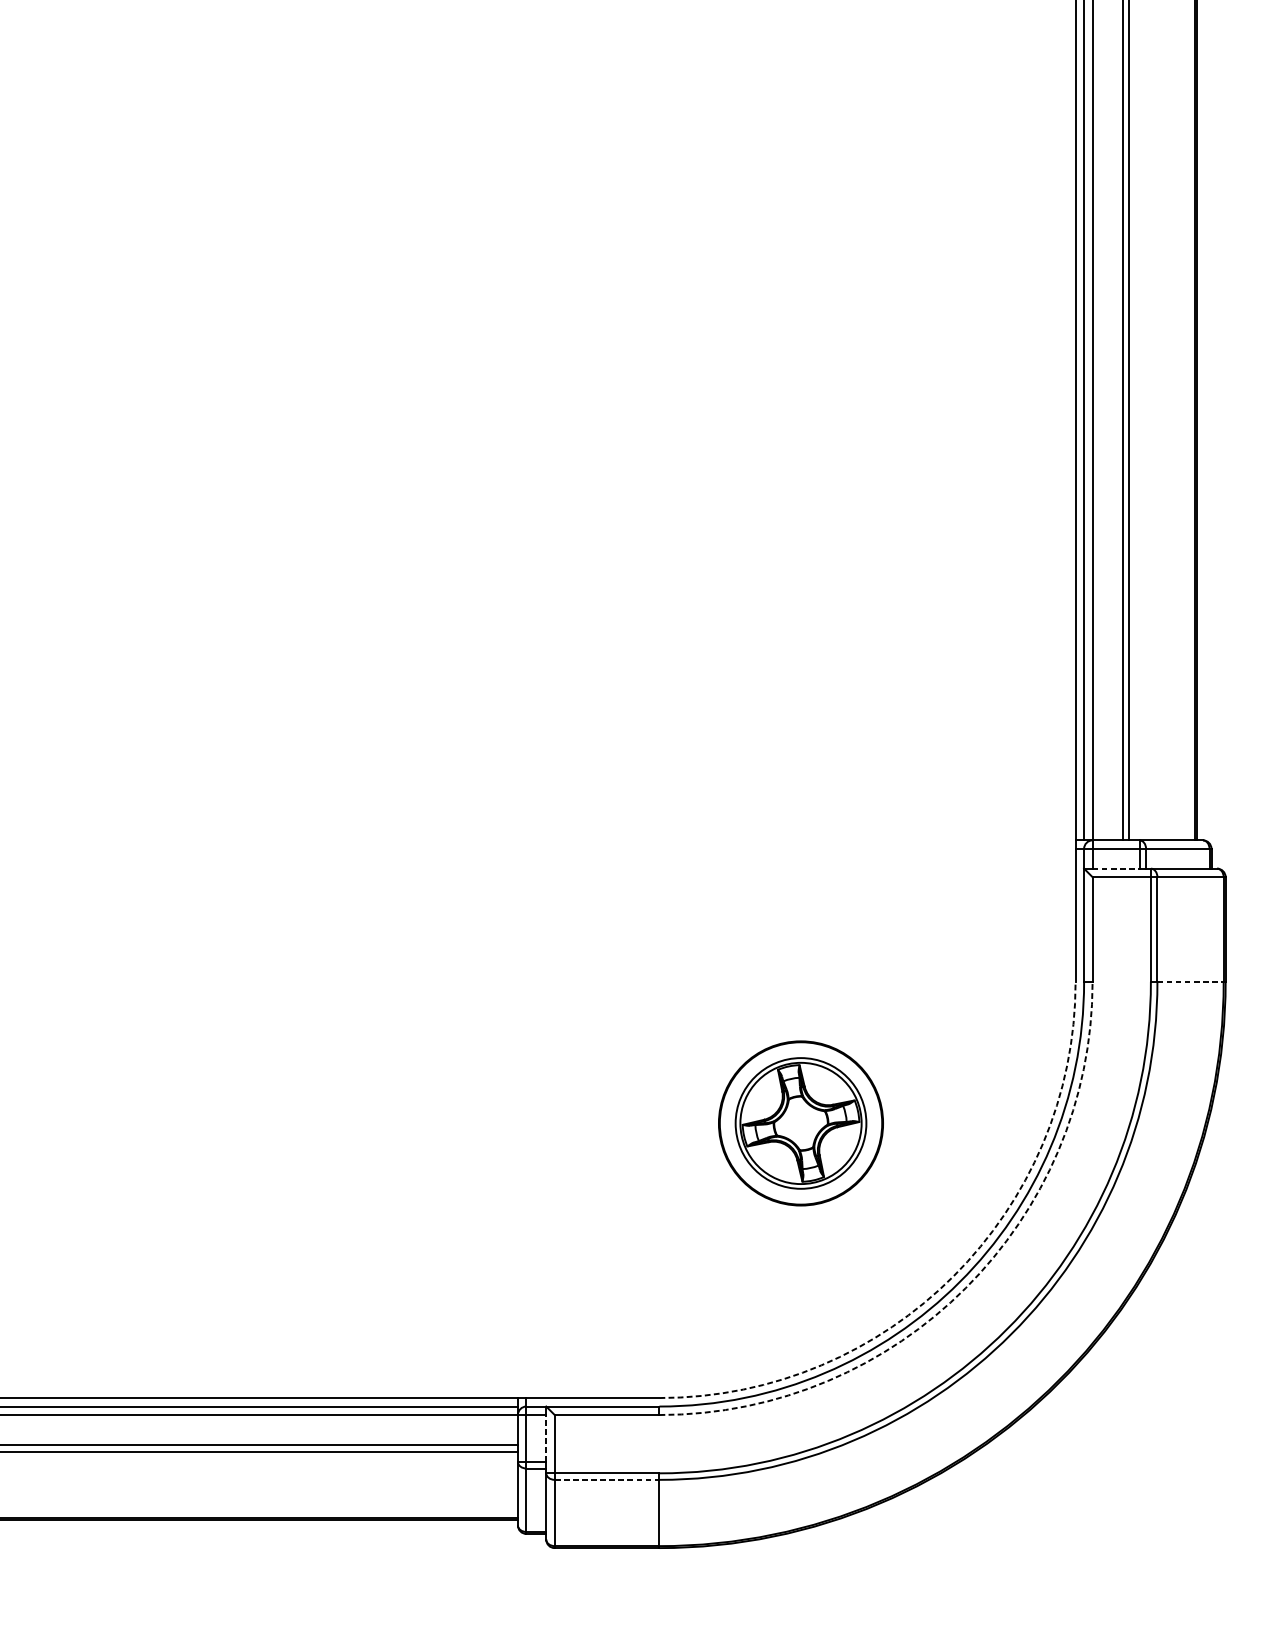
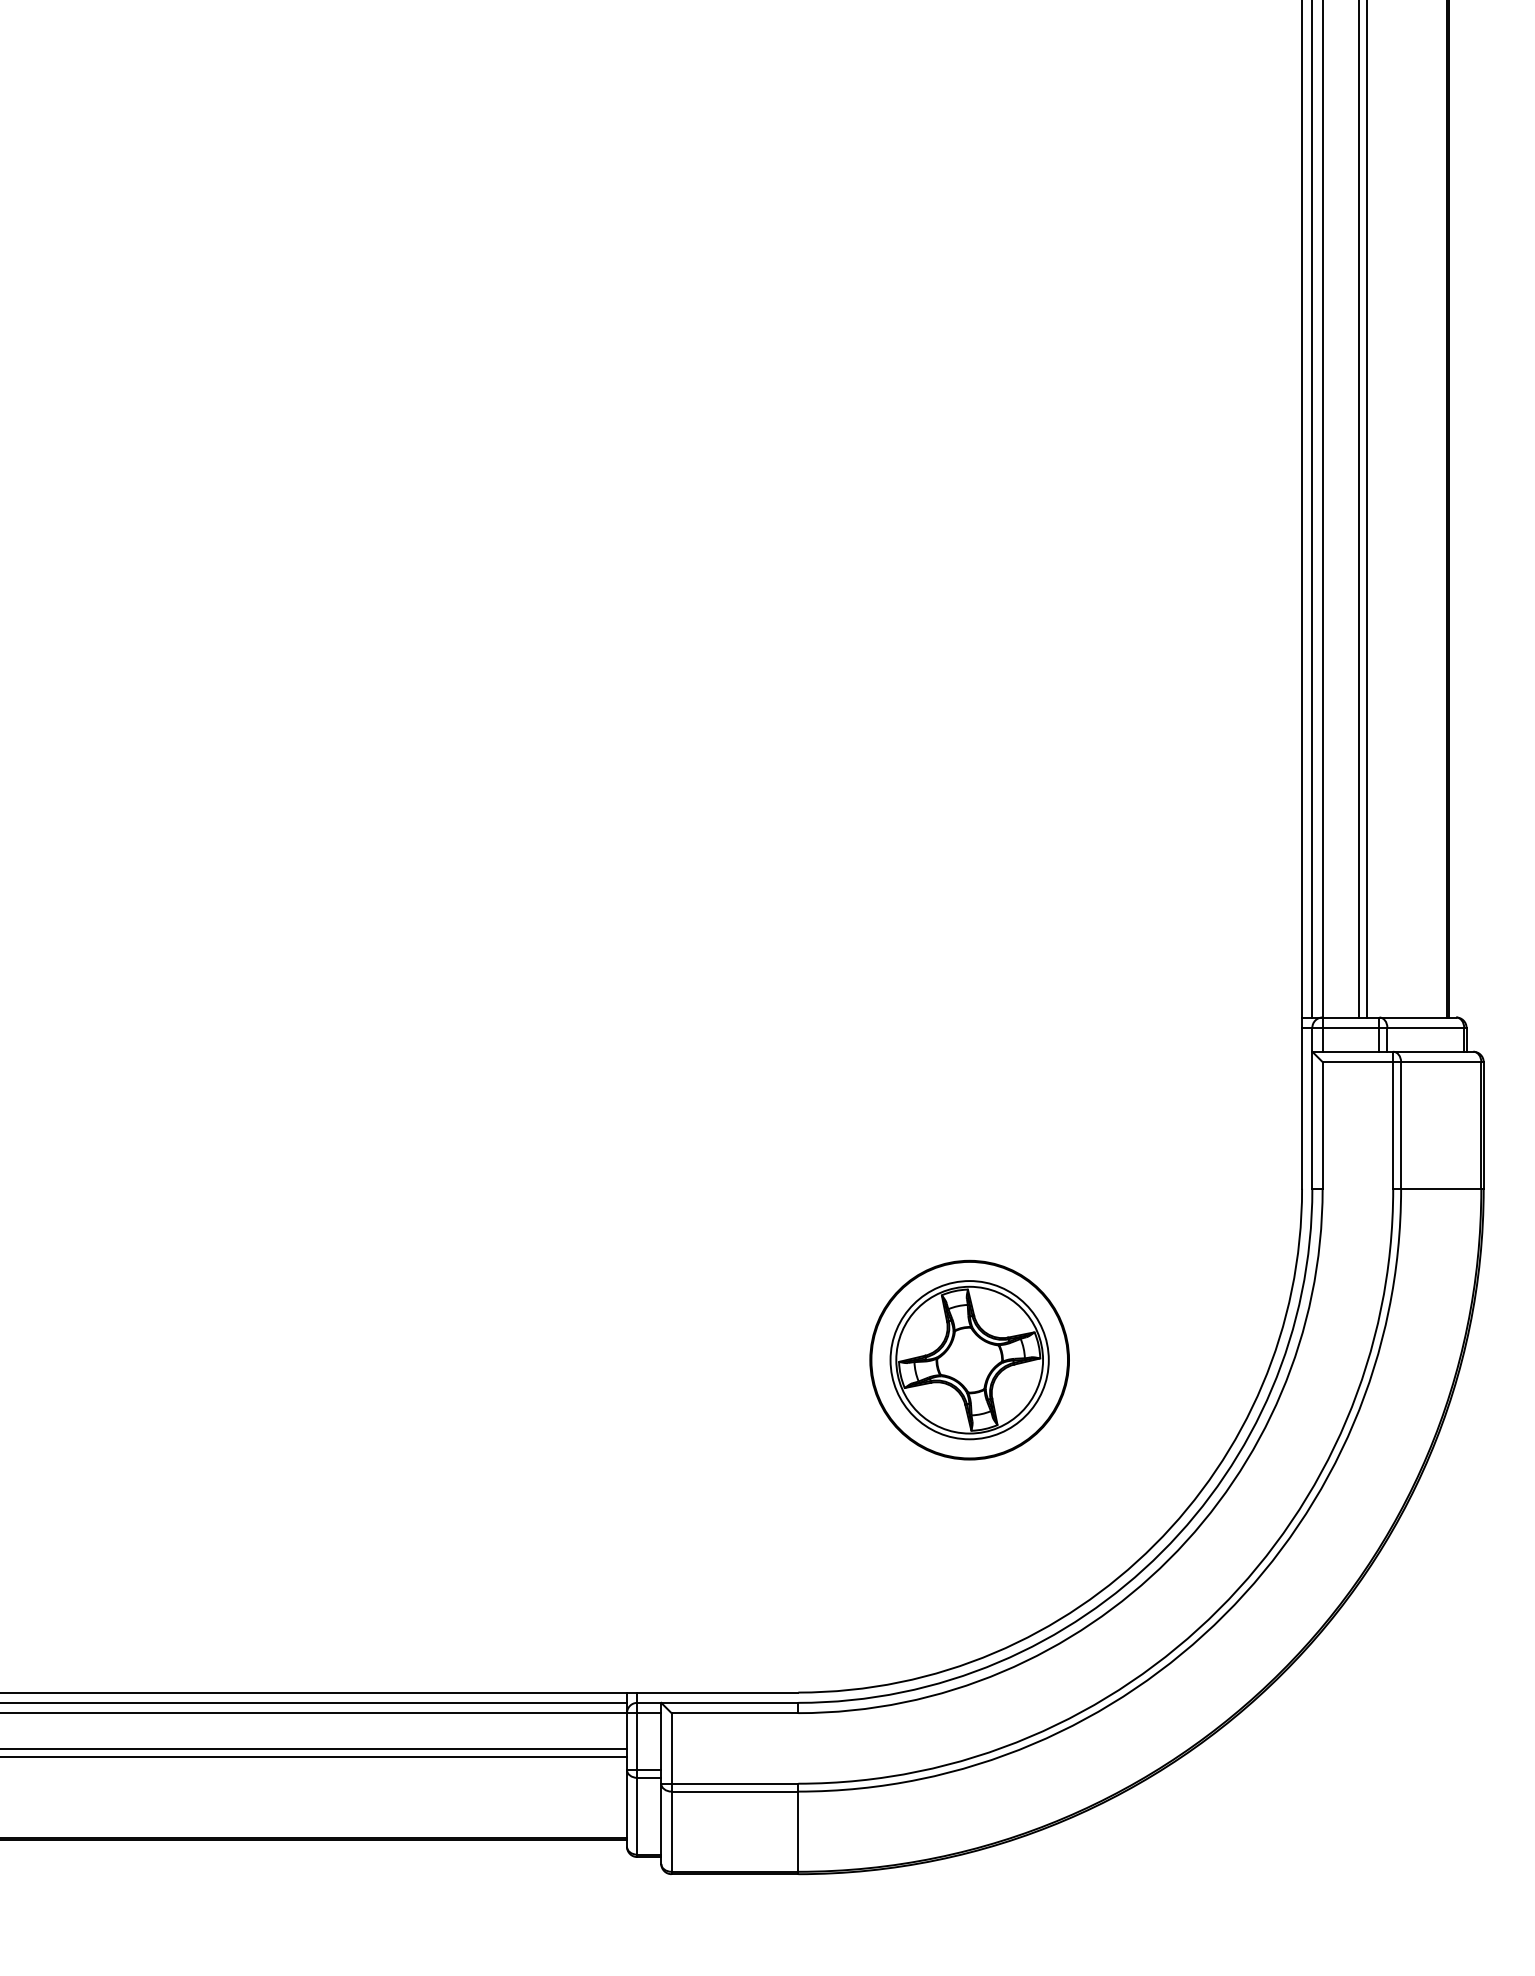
line: (1116, 868) -> (1351, 1051), dashed -> solid
line: (1190, 981) -> (1441, 1188), dashed -> solid
arc: (953, 1276) -> (1154, 1545), dashed -> solid
arc: (966, 1288) -> (1169, 1559), dashed -> solid
line: (546, 1438) -> (661, 1741), dashed -> solid
line: (607, 1479) -> (735, 1791), dashed -> solid

